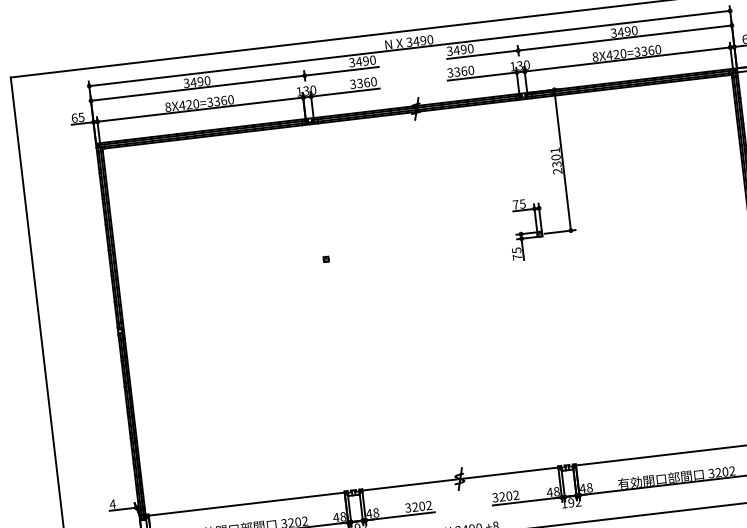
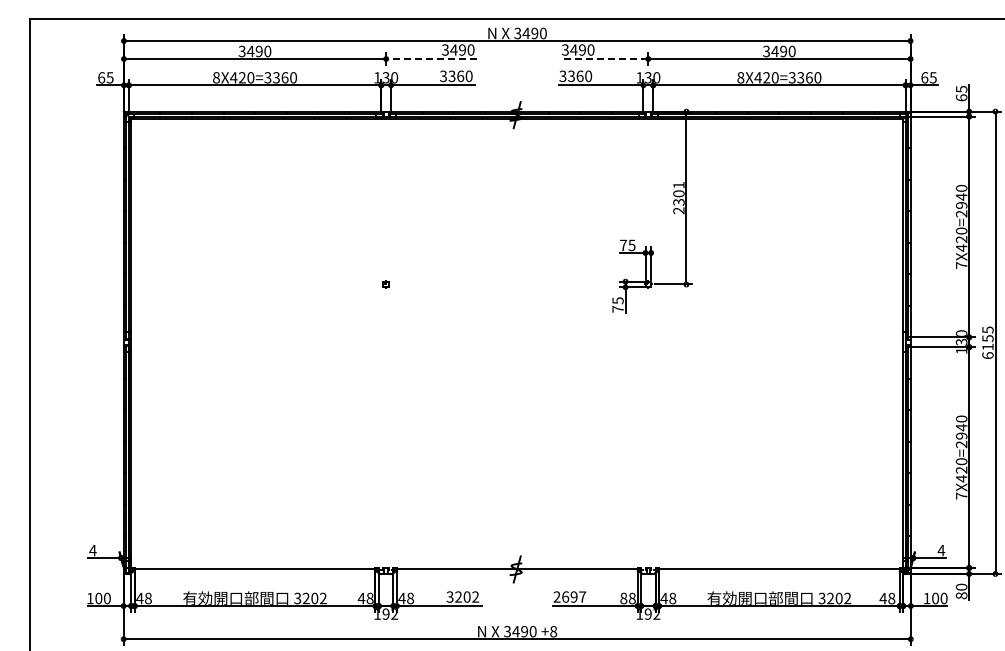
line: (482, 55) -> (604, 59), solid -> dashed
line: (341, 71) -> (431, 59), solid -> dashed
text: (549, 492) -> (623, 598), 48 -> 88
text: (505, 496) -> (569, 596), 3202 -> 2697

